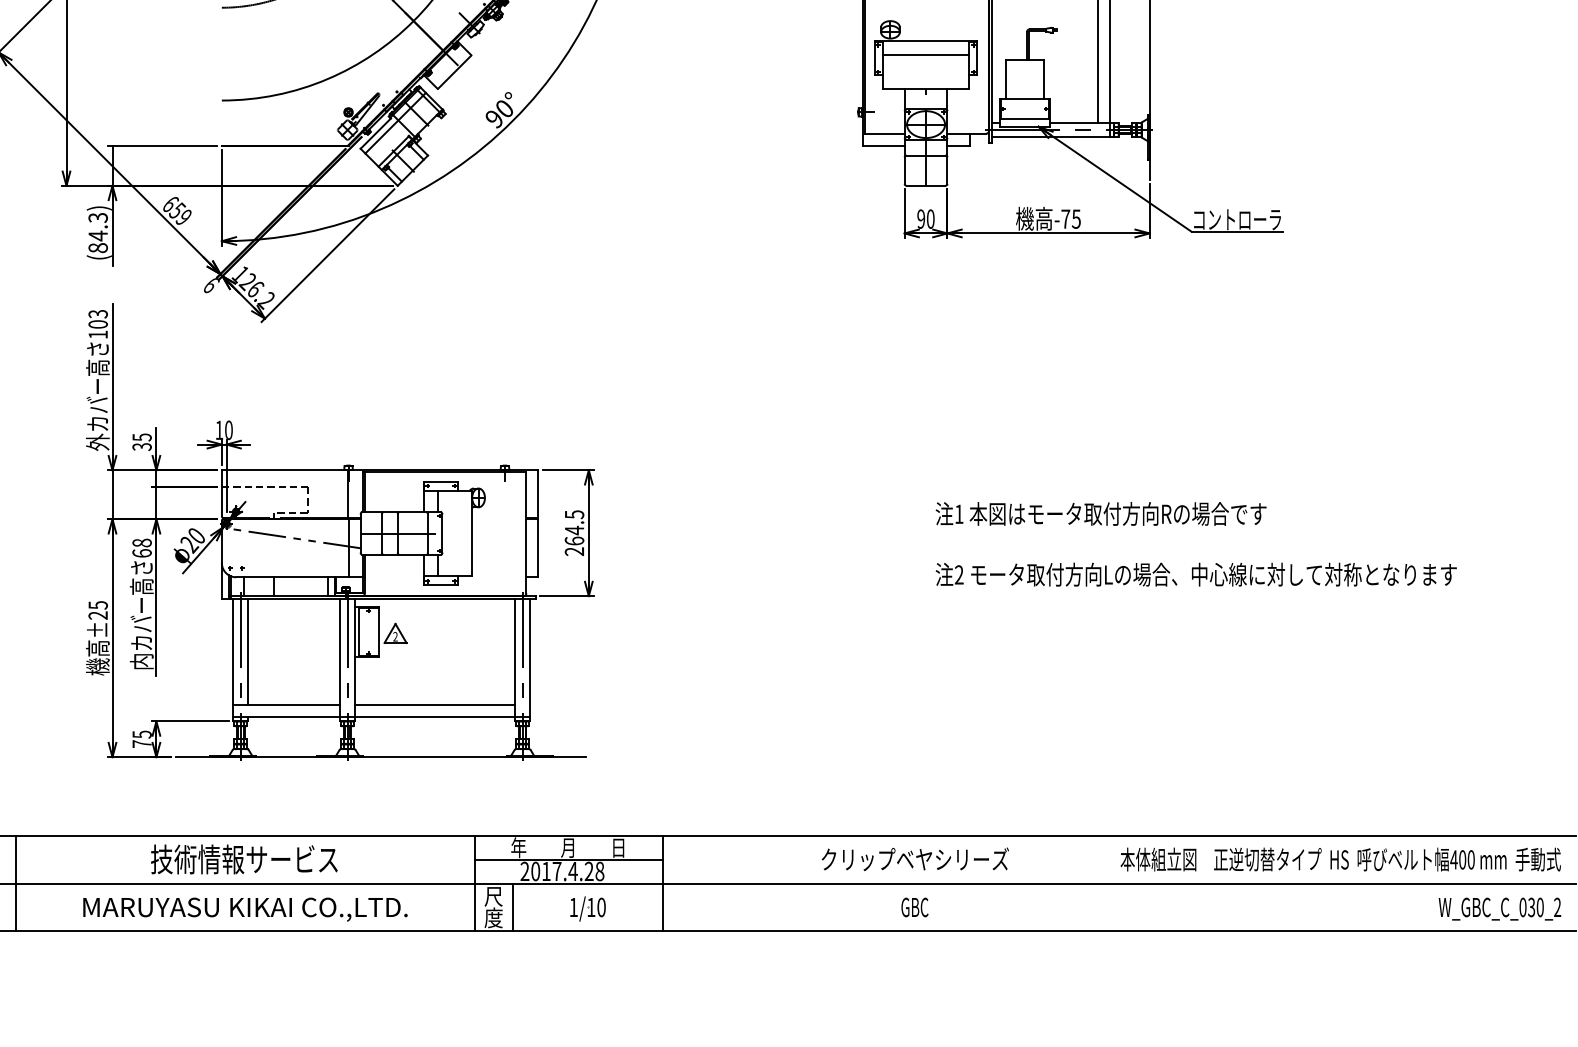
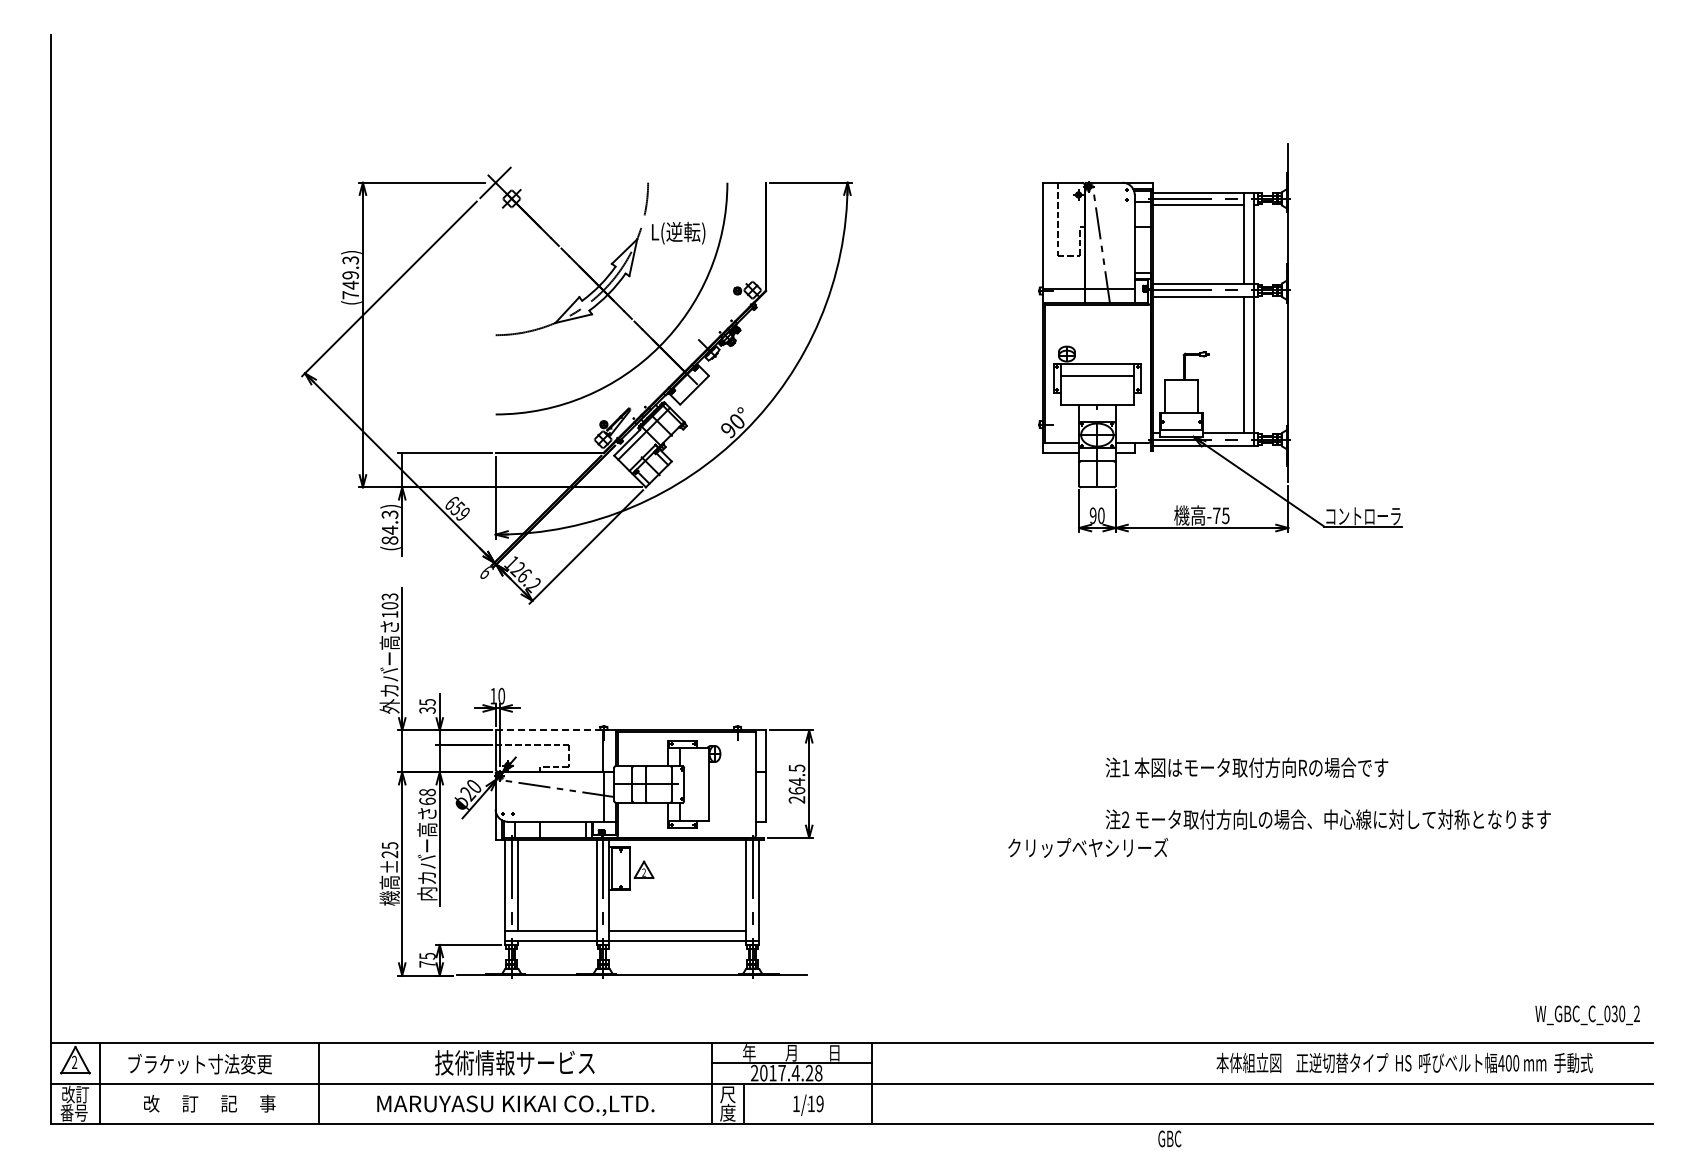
line: (284, 470) -> (549, 730), solid -> dashed
text: (915, 858) -> (1088, 847), moved
text: (1340, 858) -> (1404, 1062), moved
text: (914, 906) -> (1169, 1138), moved
text: (600, 908) -> (819, 1104), 1/10 -> 1/19
text: (1499, 909) -> (1587, 1015), moved

